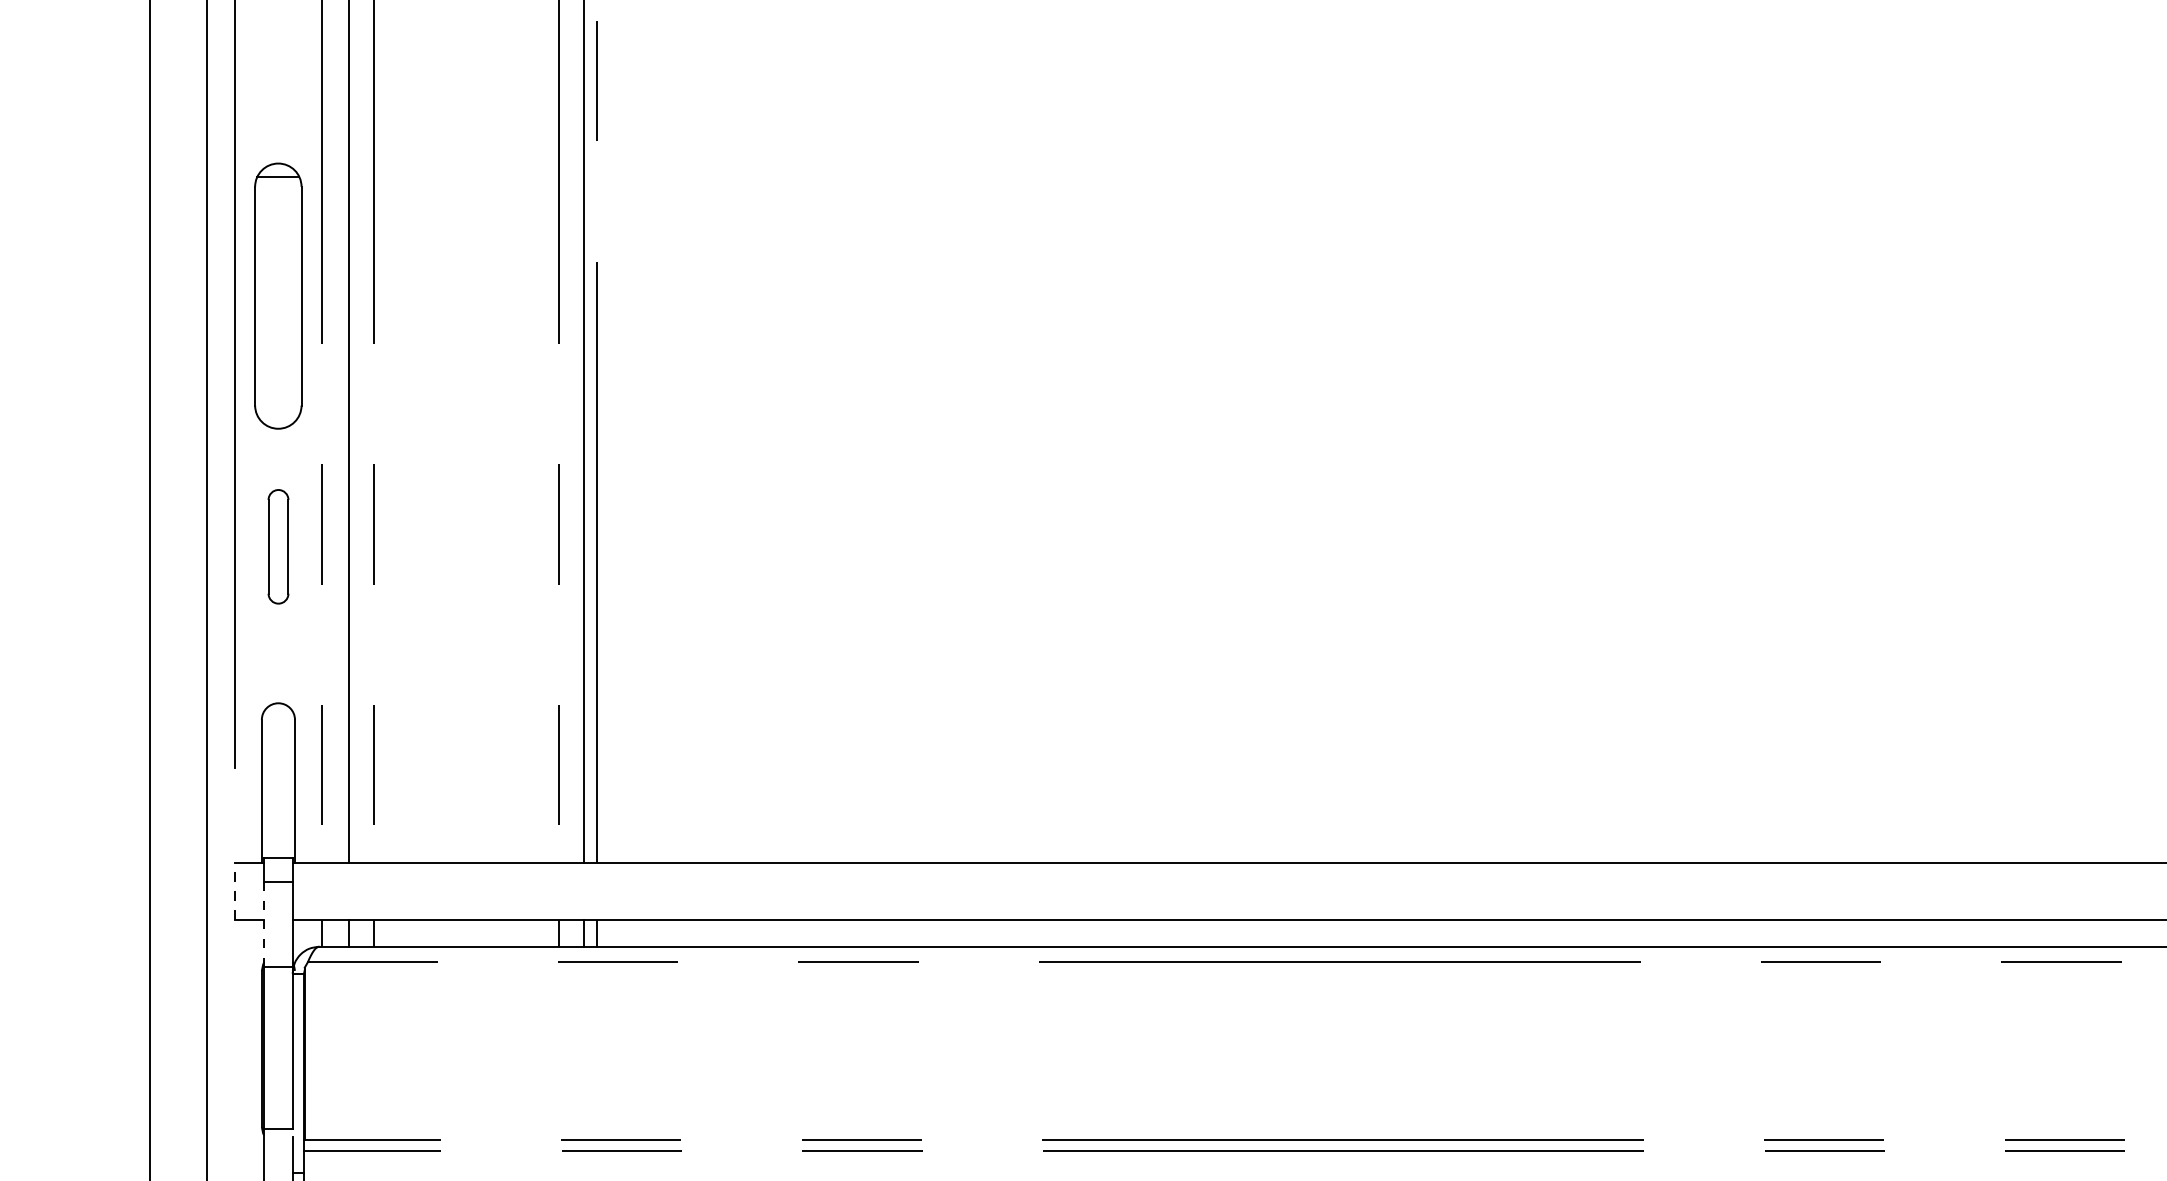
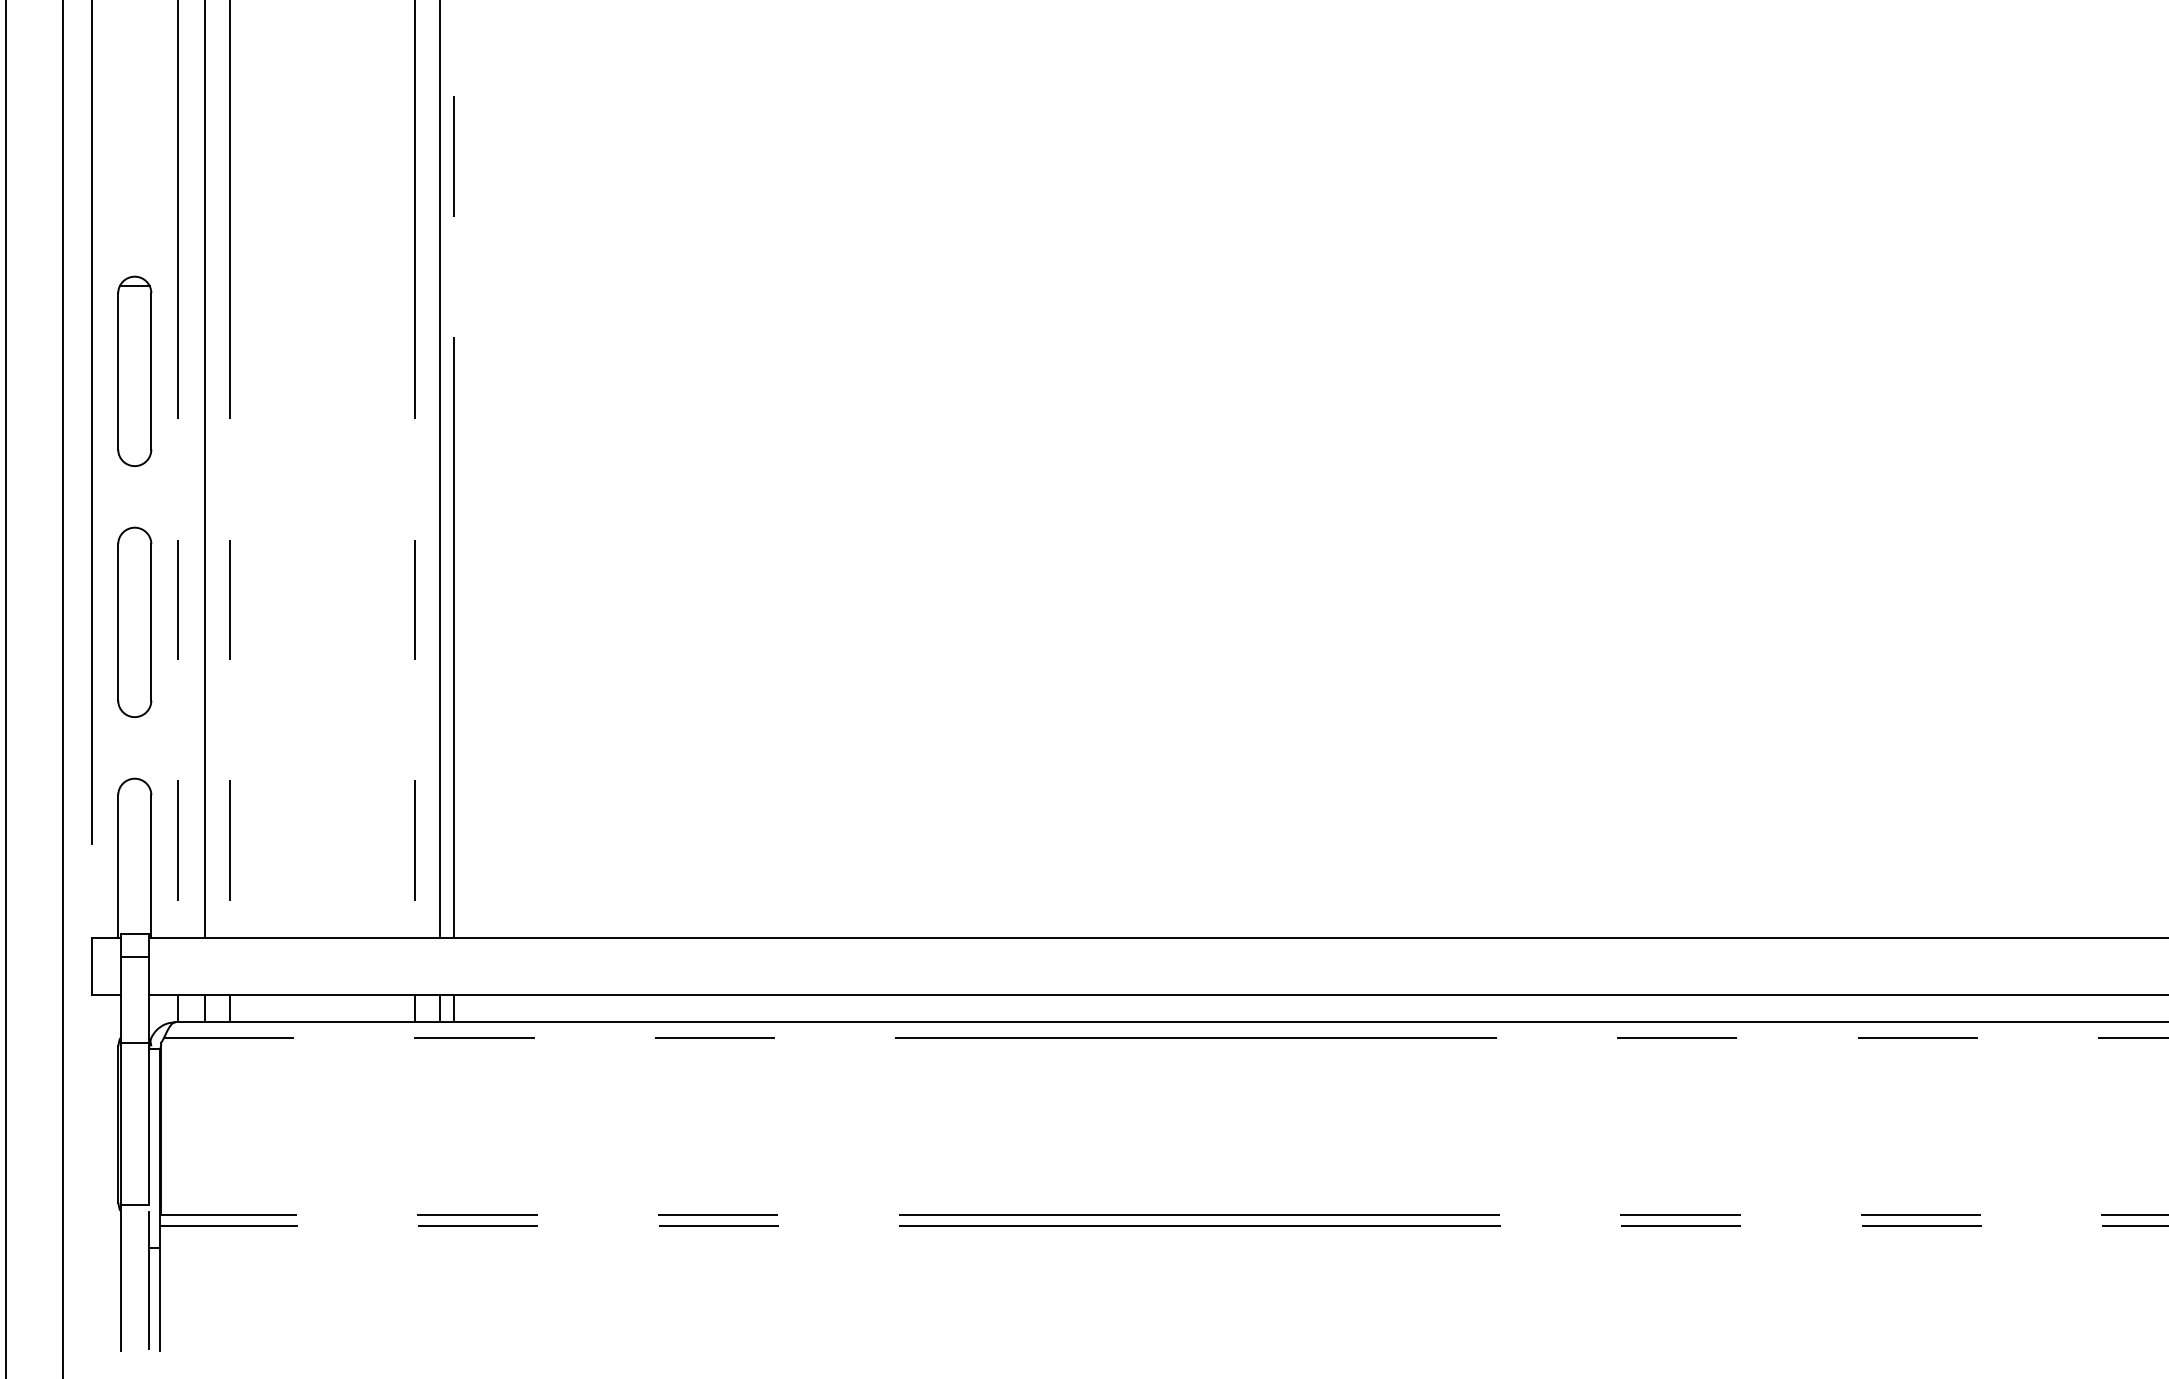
part: (278, 295) -> (134, 370), size x0.71
part: (278, 546) -> (134, 621), size x1.67
line: (235, 891) -> (91, 966), dashed -> solid
line: (264, 924) -> (120, 999), dashed -> solid

